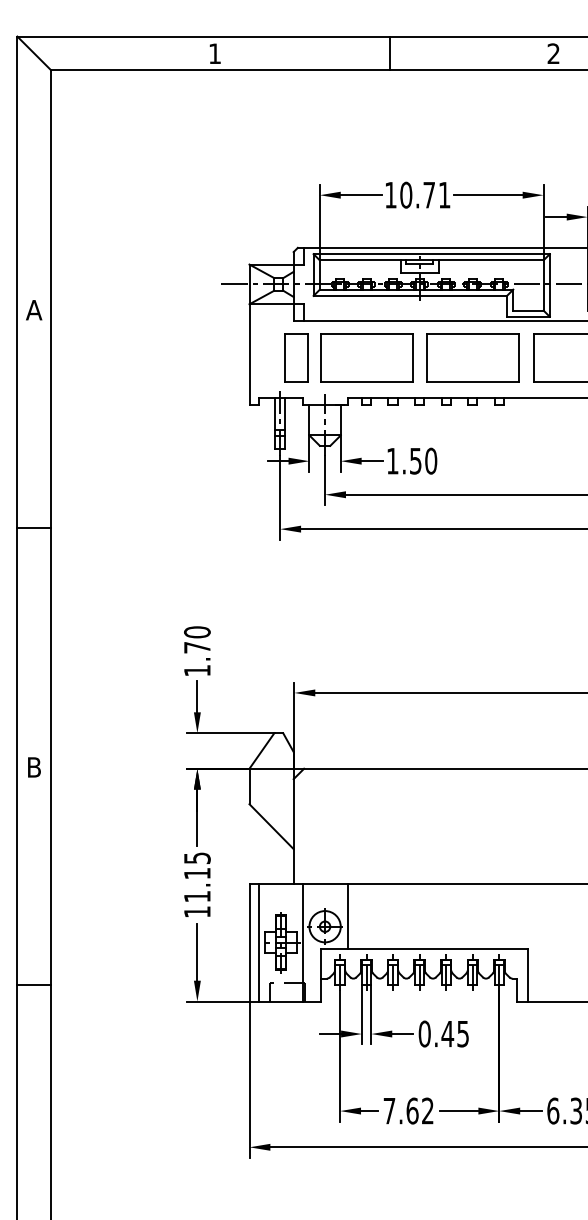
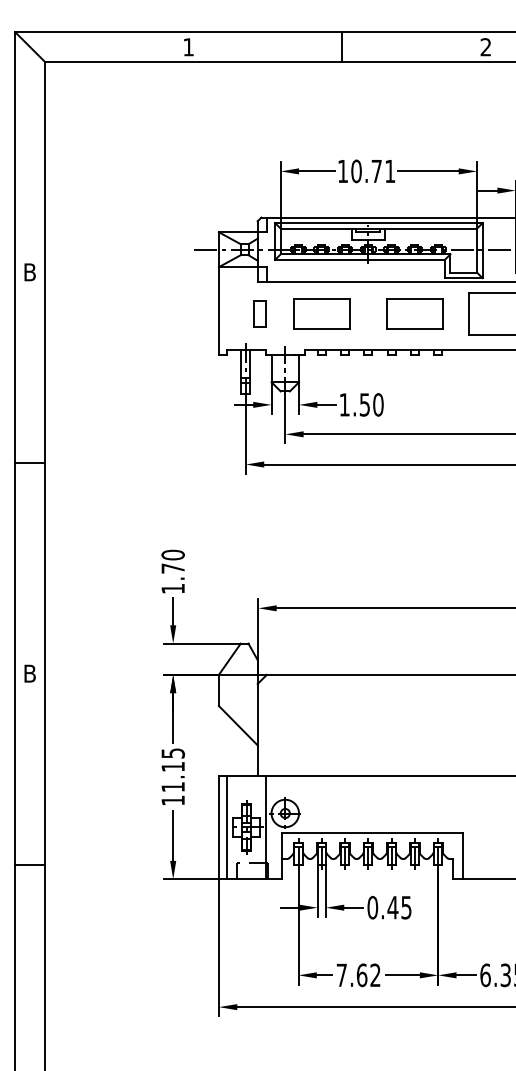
text: (34, 310) -> (30, 272), A -> B
part: (296, 357) -> (260, 313), size x0.6
part: (366, 357) -> (321, 313), size x0.7
part: (472, 357) -> (414, 313), size x0.7
line: (347, 916) -> (304, 804), removed

